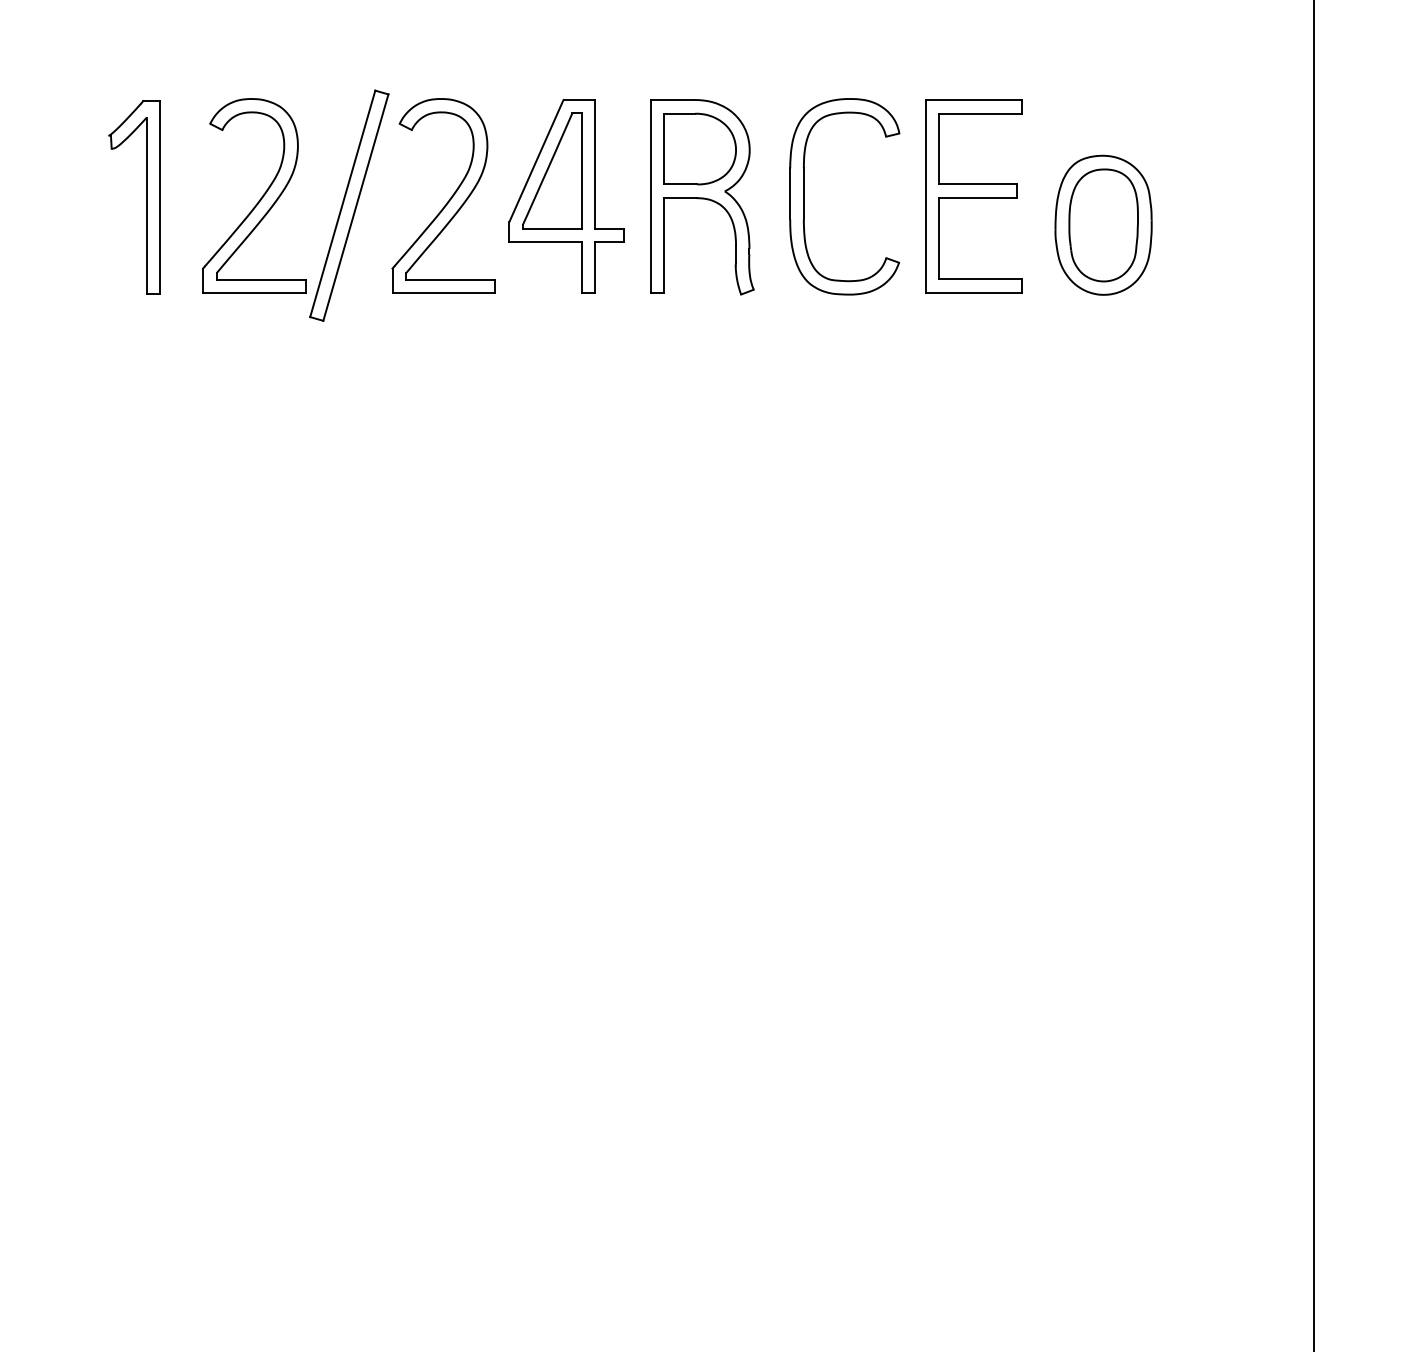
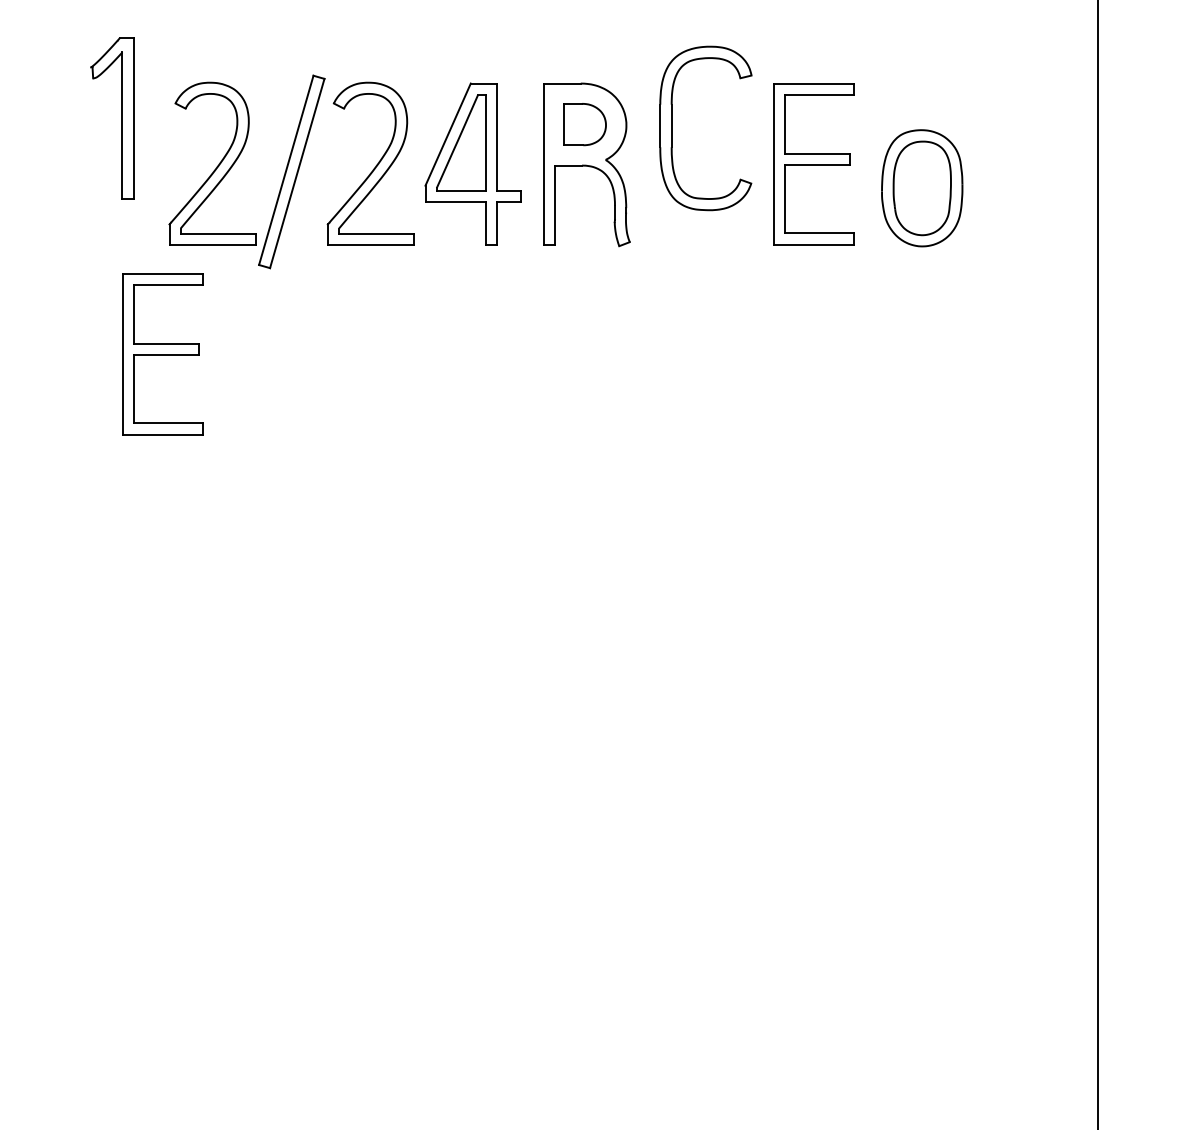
part: (699, 148) -> (584, 124), size x0.7
part: (145, 196) -> (121, 118), moved
part: (804, 196) -> (672, 128), moved
part: (194, 424) -> (162, 354), added

